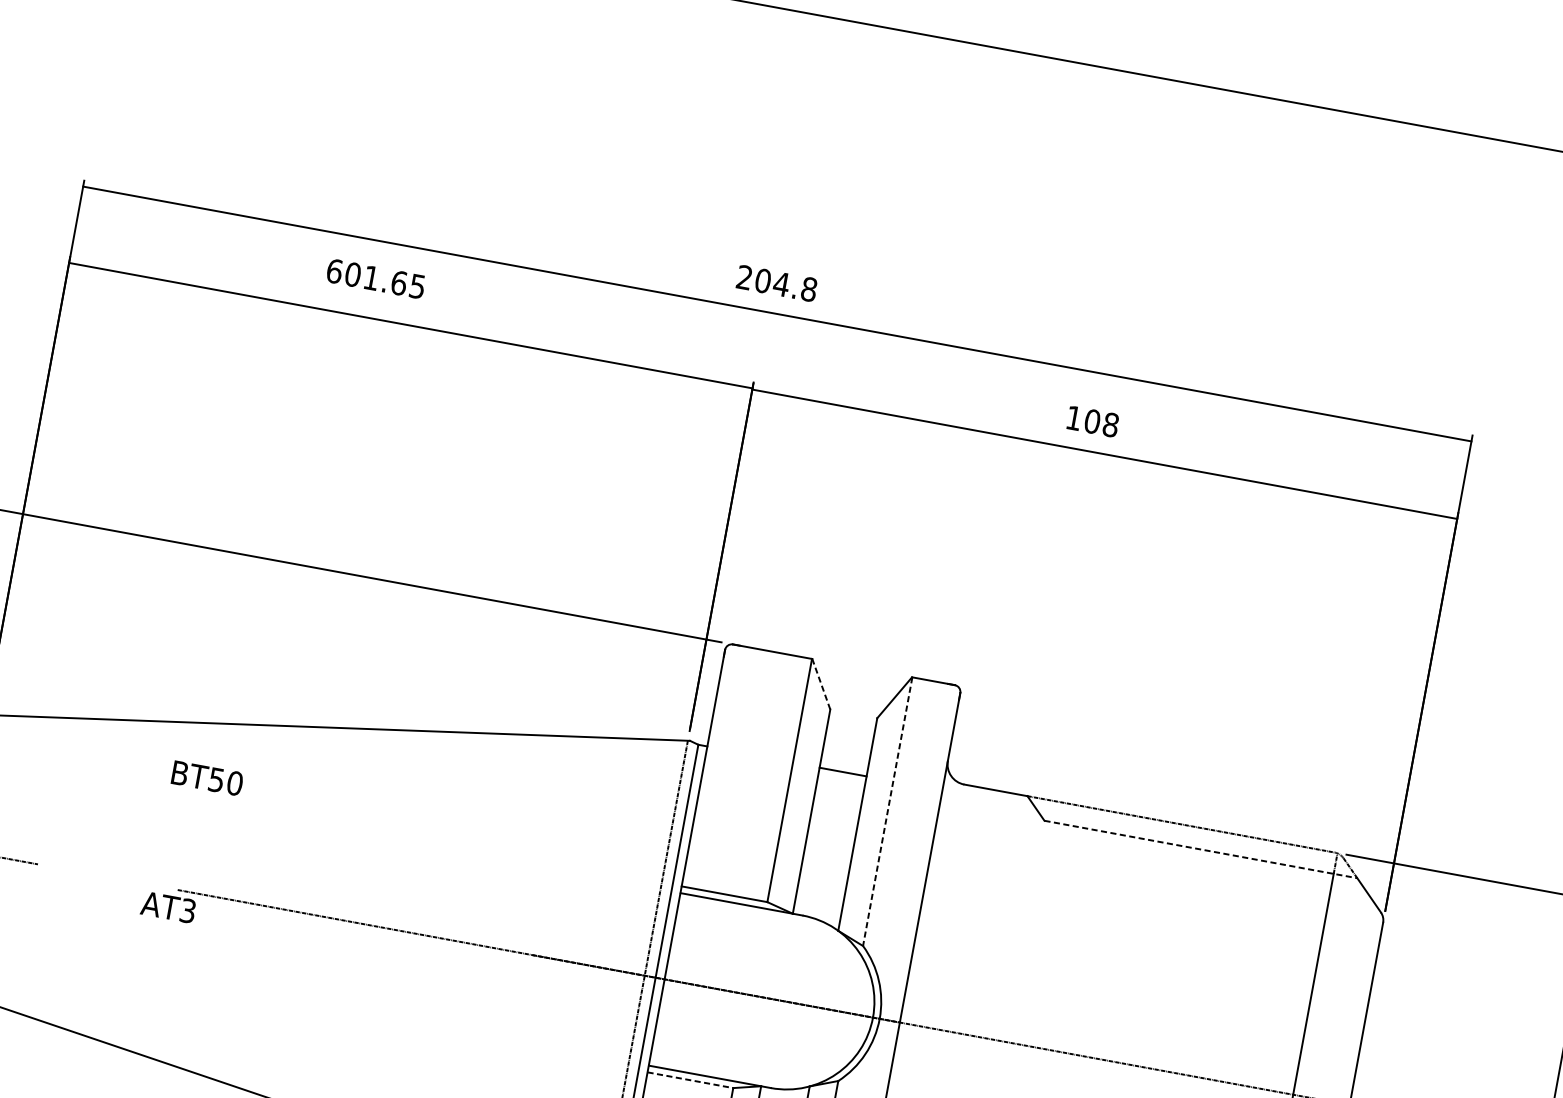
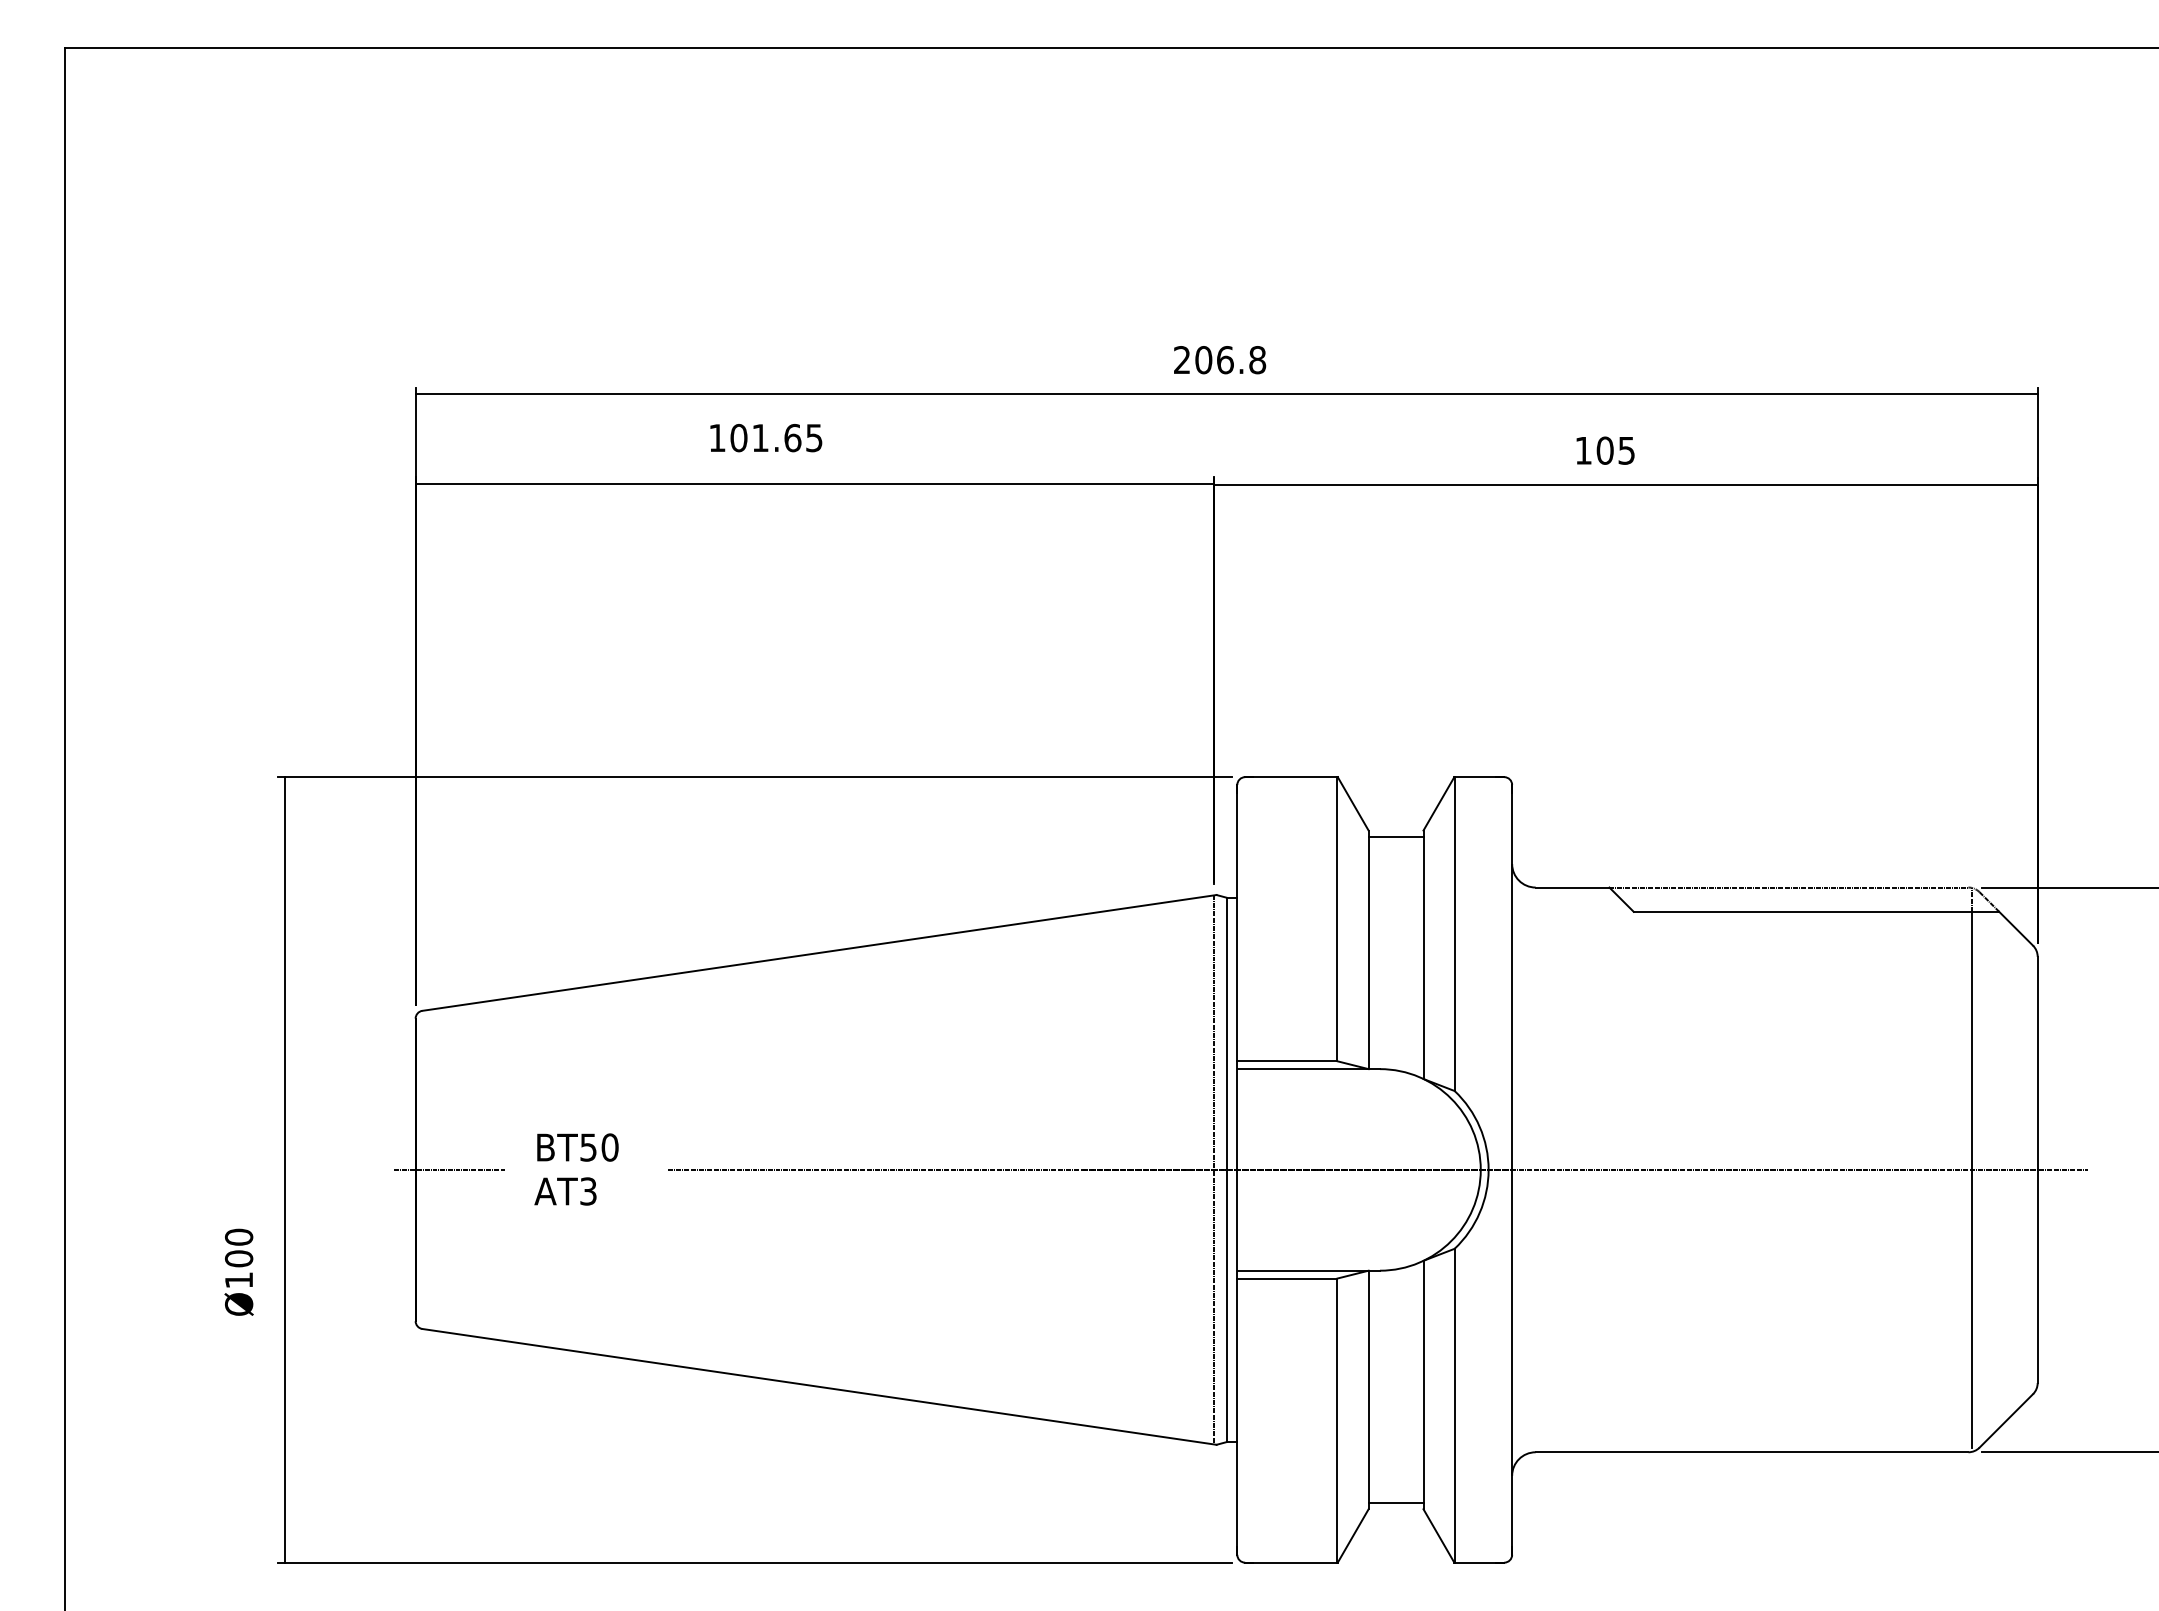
text: (334, 270) -> (717, 437), 601.65 -> 101.65
text: (781, 284) -> (1225, 360), 204.8 -> 206.8
text: (1110, 424) -> (1626, 450), 108 -> 105
line: (821, 684) -> (1353, 803), dashed -> solid
line: (842, 771) -> (1395, 836), moved
text: (207, 778) -> (577, 1147), moved
line: (887, 812) -> (1454, 934), dashed -> solid
line: (1200, 849) -> (1816, 911), dashed -> solid
text: (168, 907) -> (565, 1191), moved
line: (690, 1080) -> (1287, 1278), dashed -> solid

